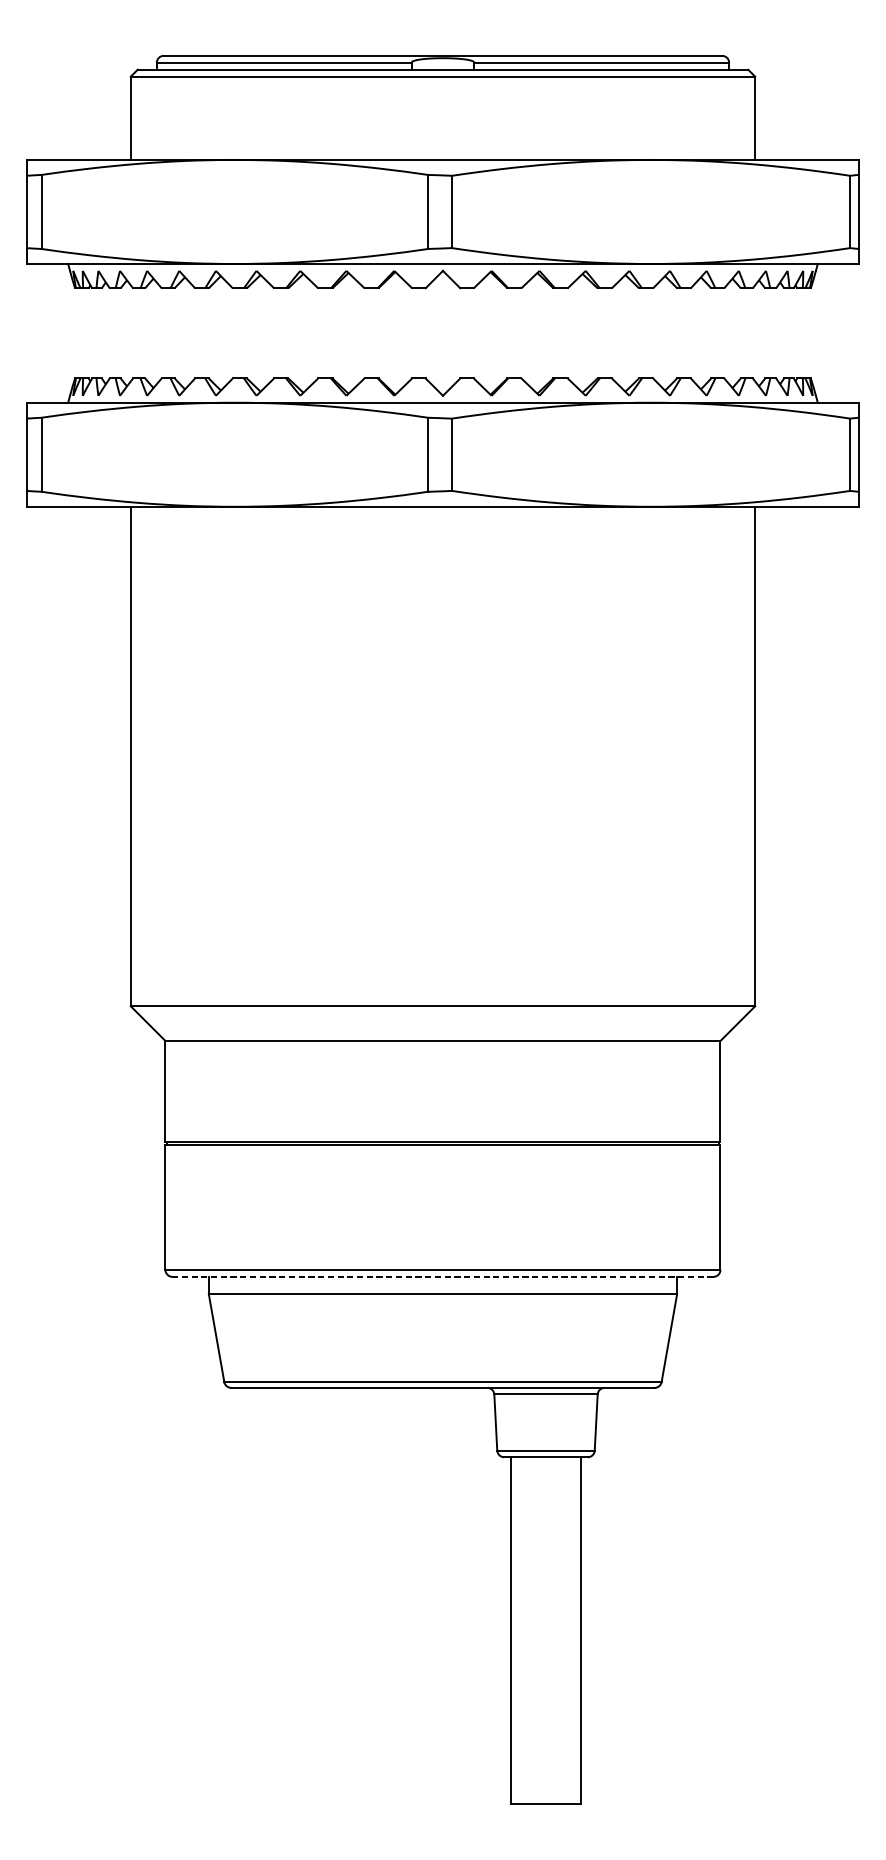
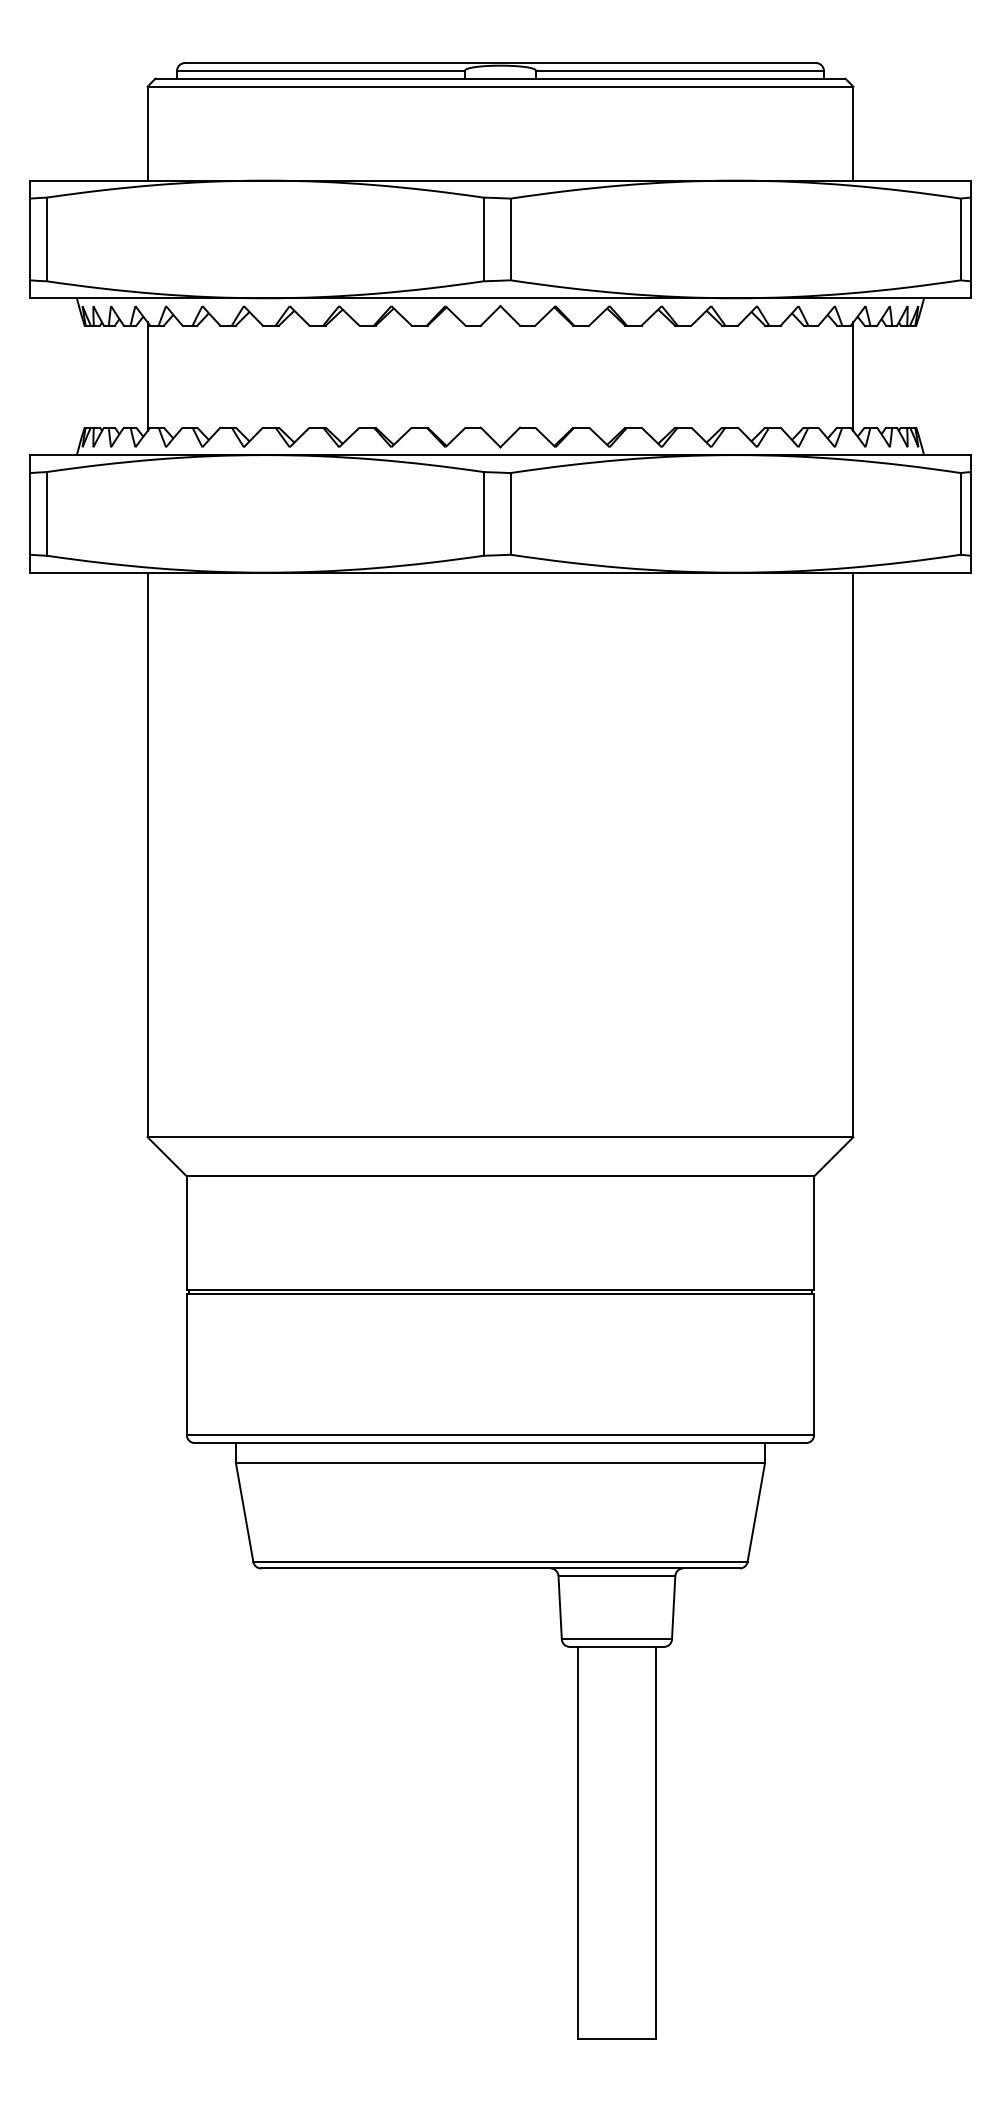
line: (130, 333) -> (147, 376), added
line: (755, 333) -> (853, 376), added
line: (443, 1277) -> (500, 1443), dashed -> solid

